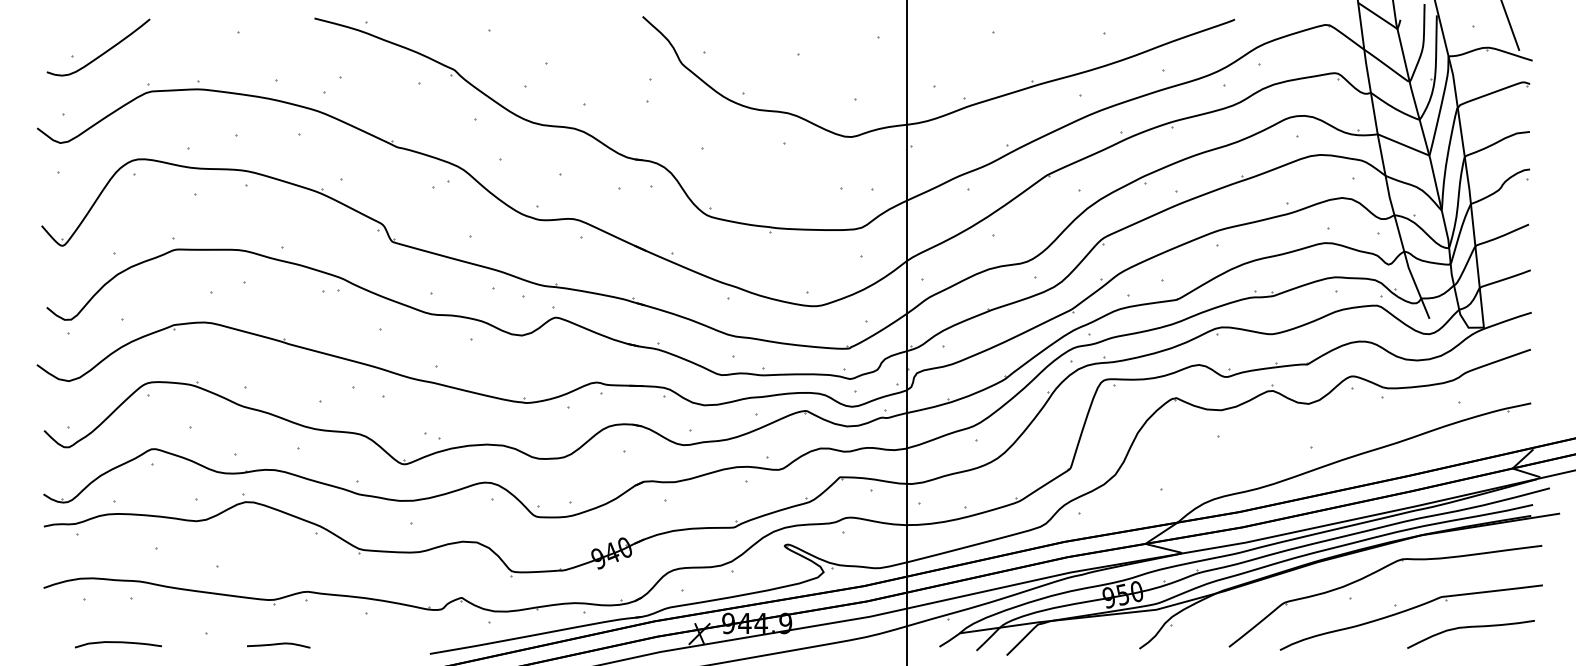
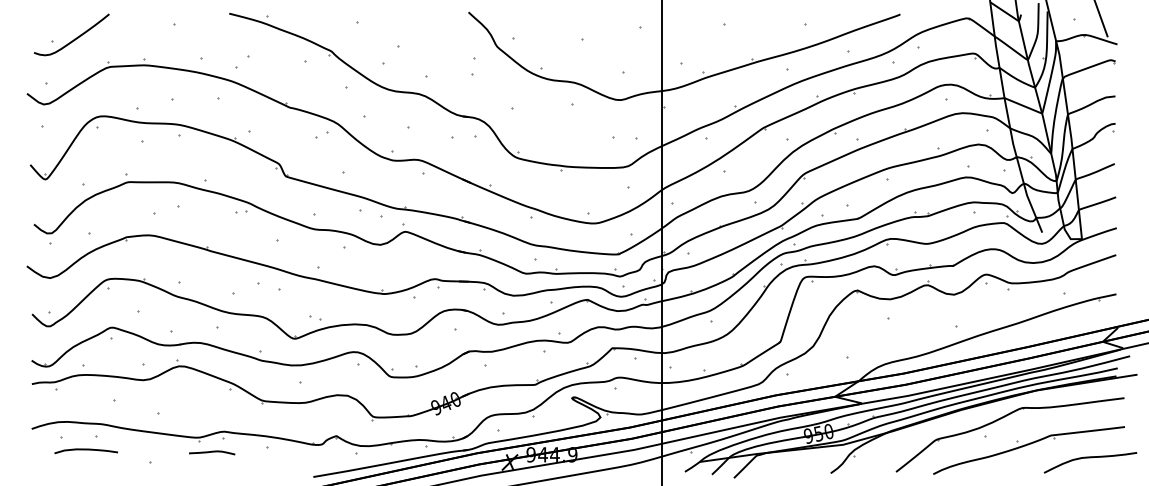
curve: (1470, 628) -> (1090, 458), moved
curve: (117, 643) -> (85, 450), moved
curve: (279, 644) -> (212, 452), moved

